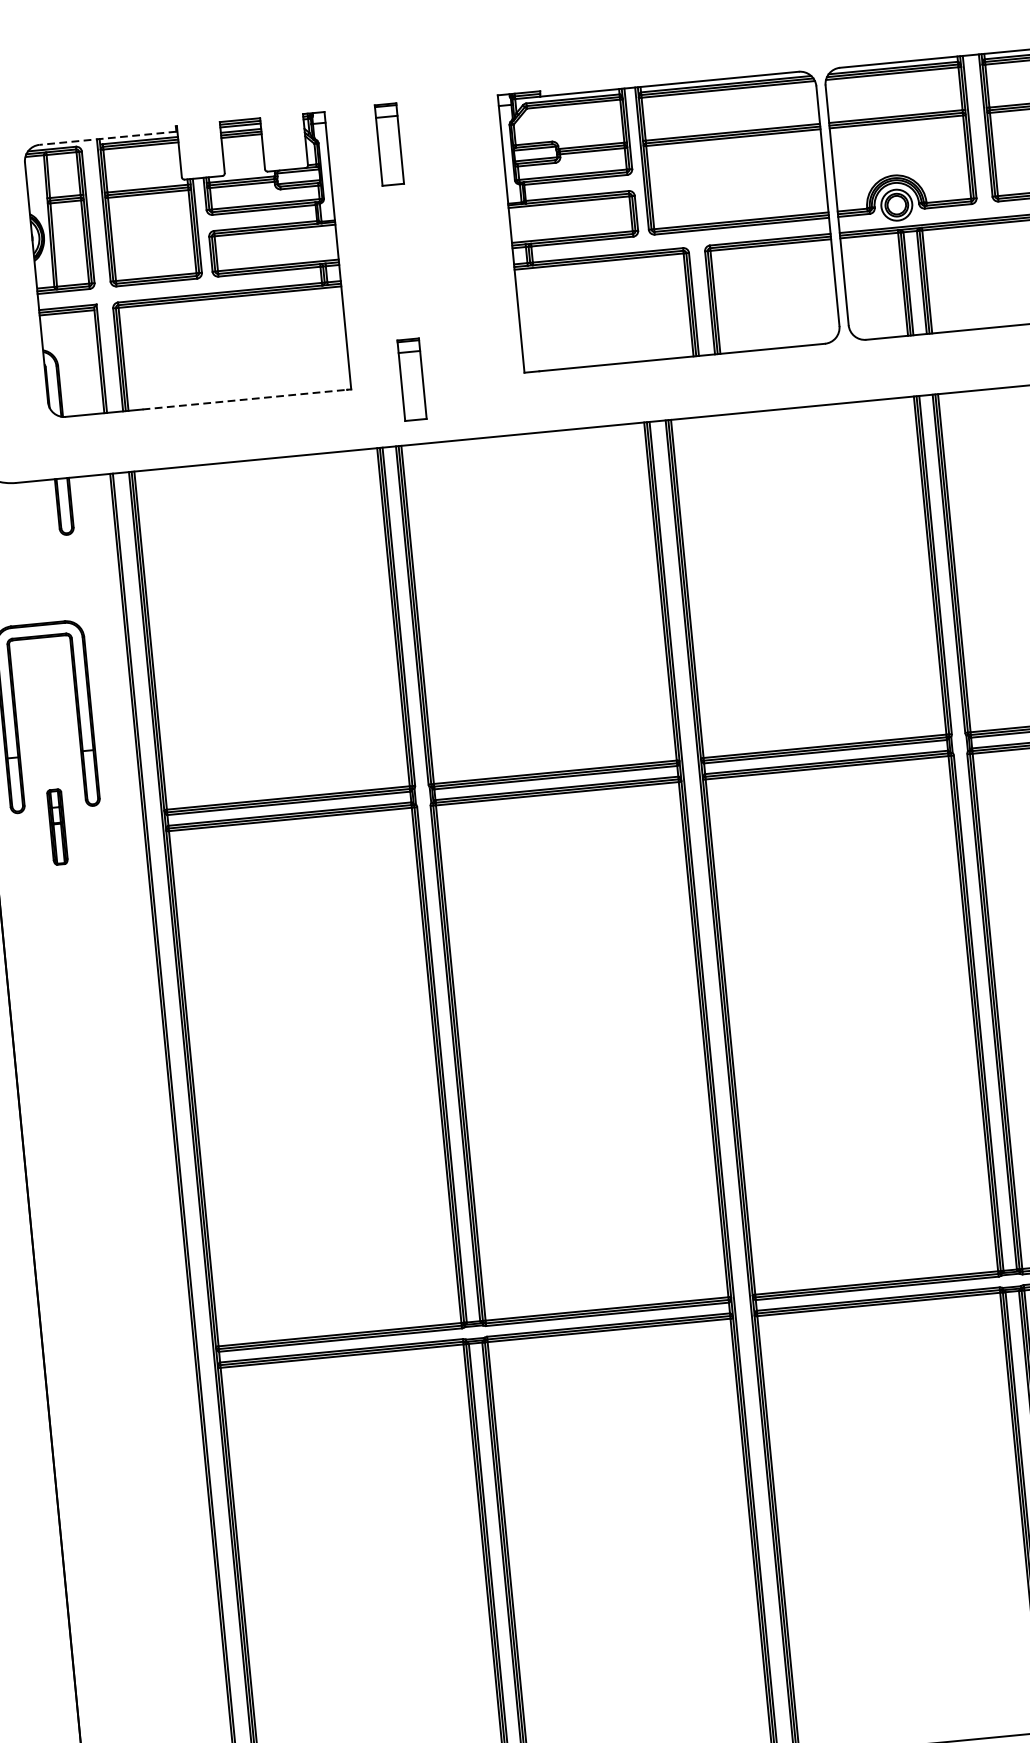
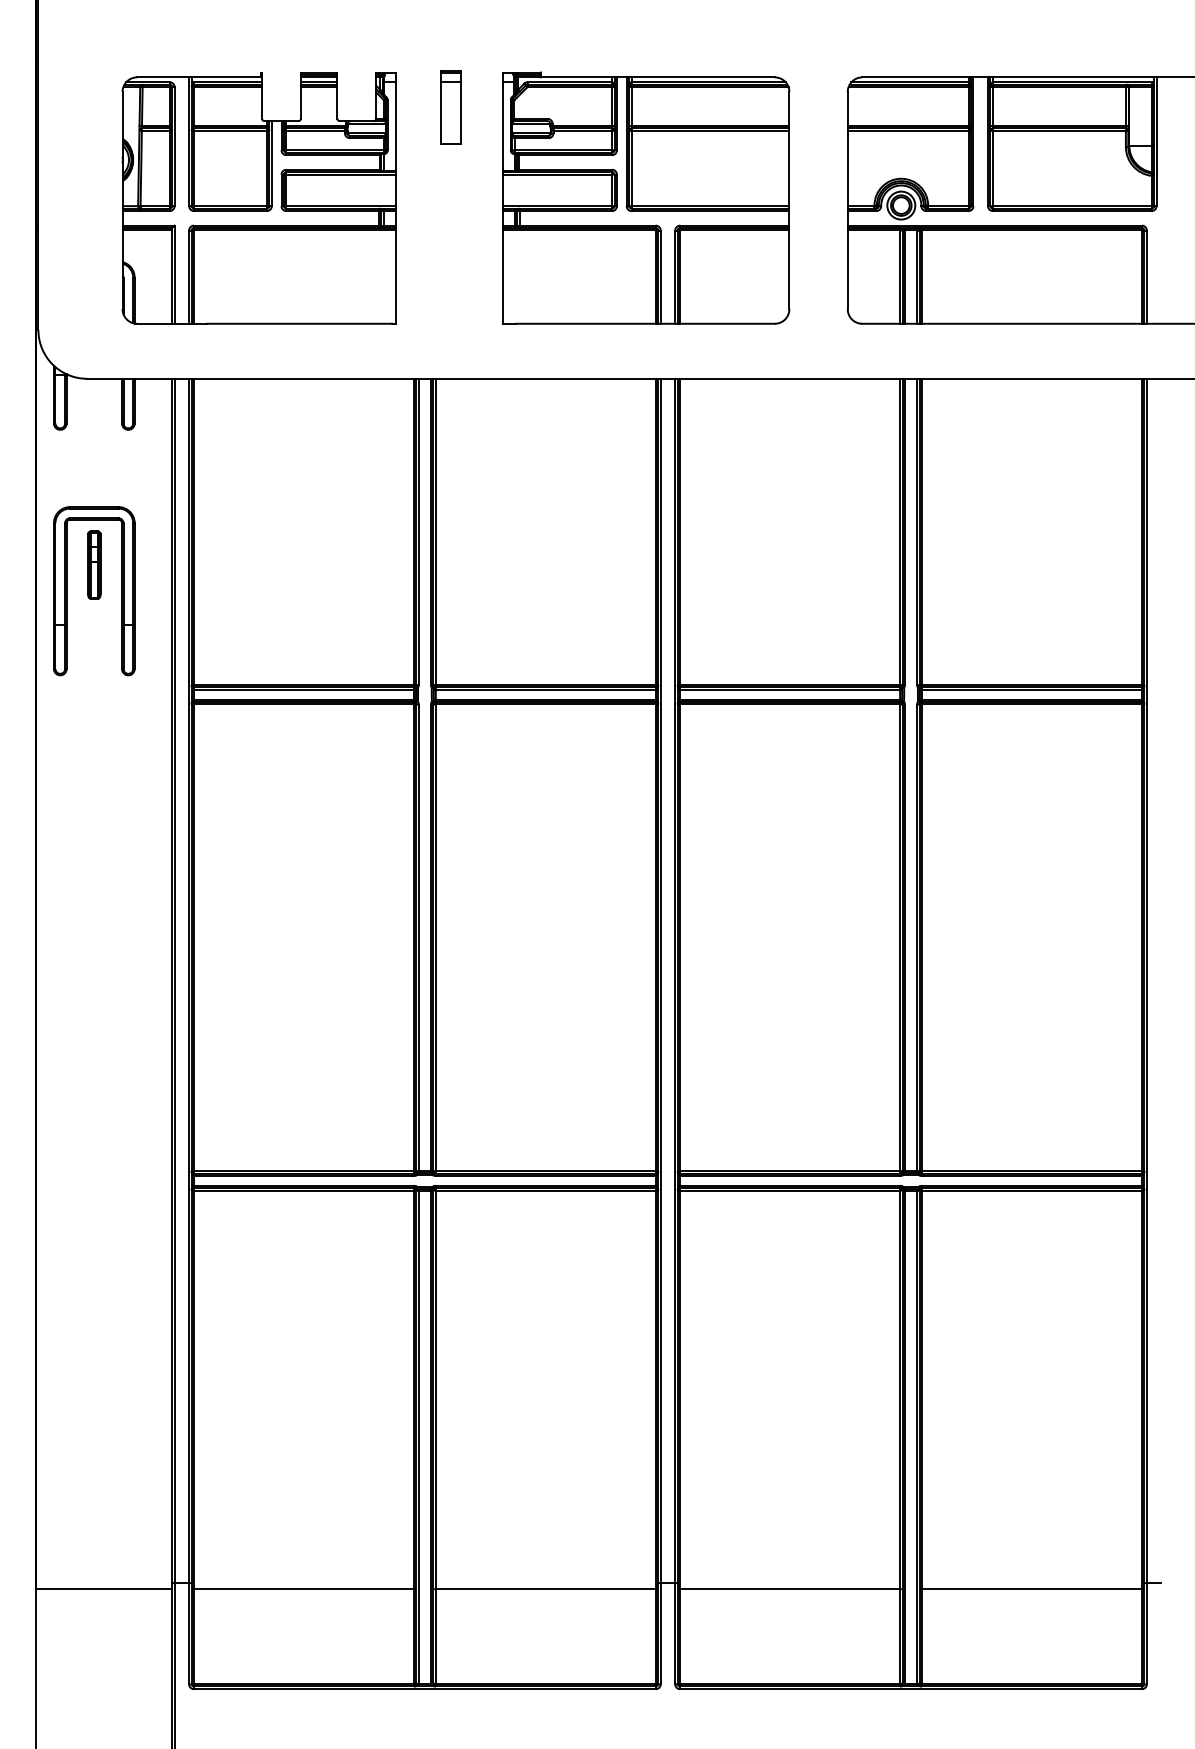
line: (108, 138) -> (199, 77), dashed -> solid
part: (669, 218) -> (646, 197), moved
part: (411, 379) -> (450, 320), removed
line: (244, 399) -> (299, 323), dashed -> solid
part: (57, 826) -> (94, 564), moved

